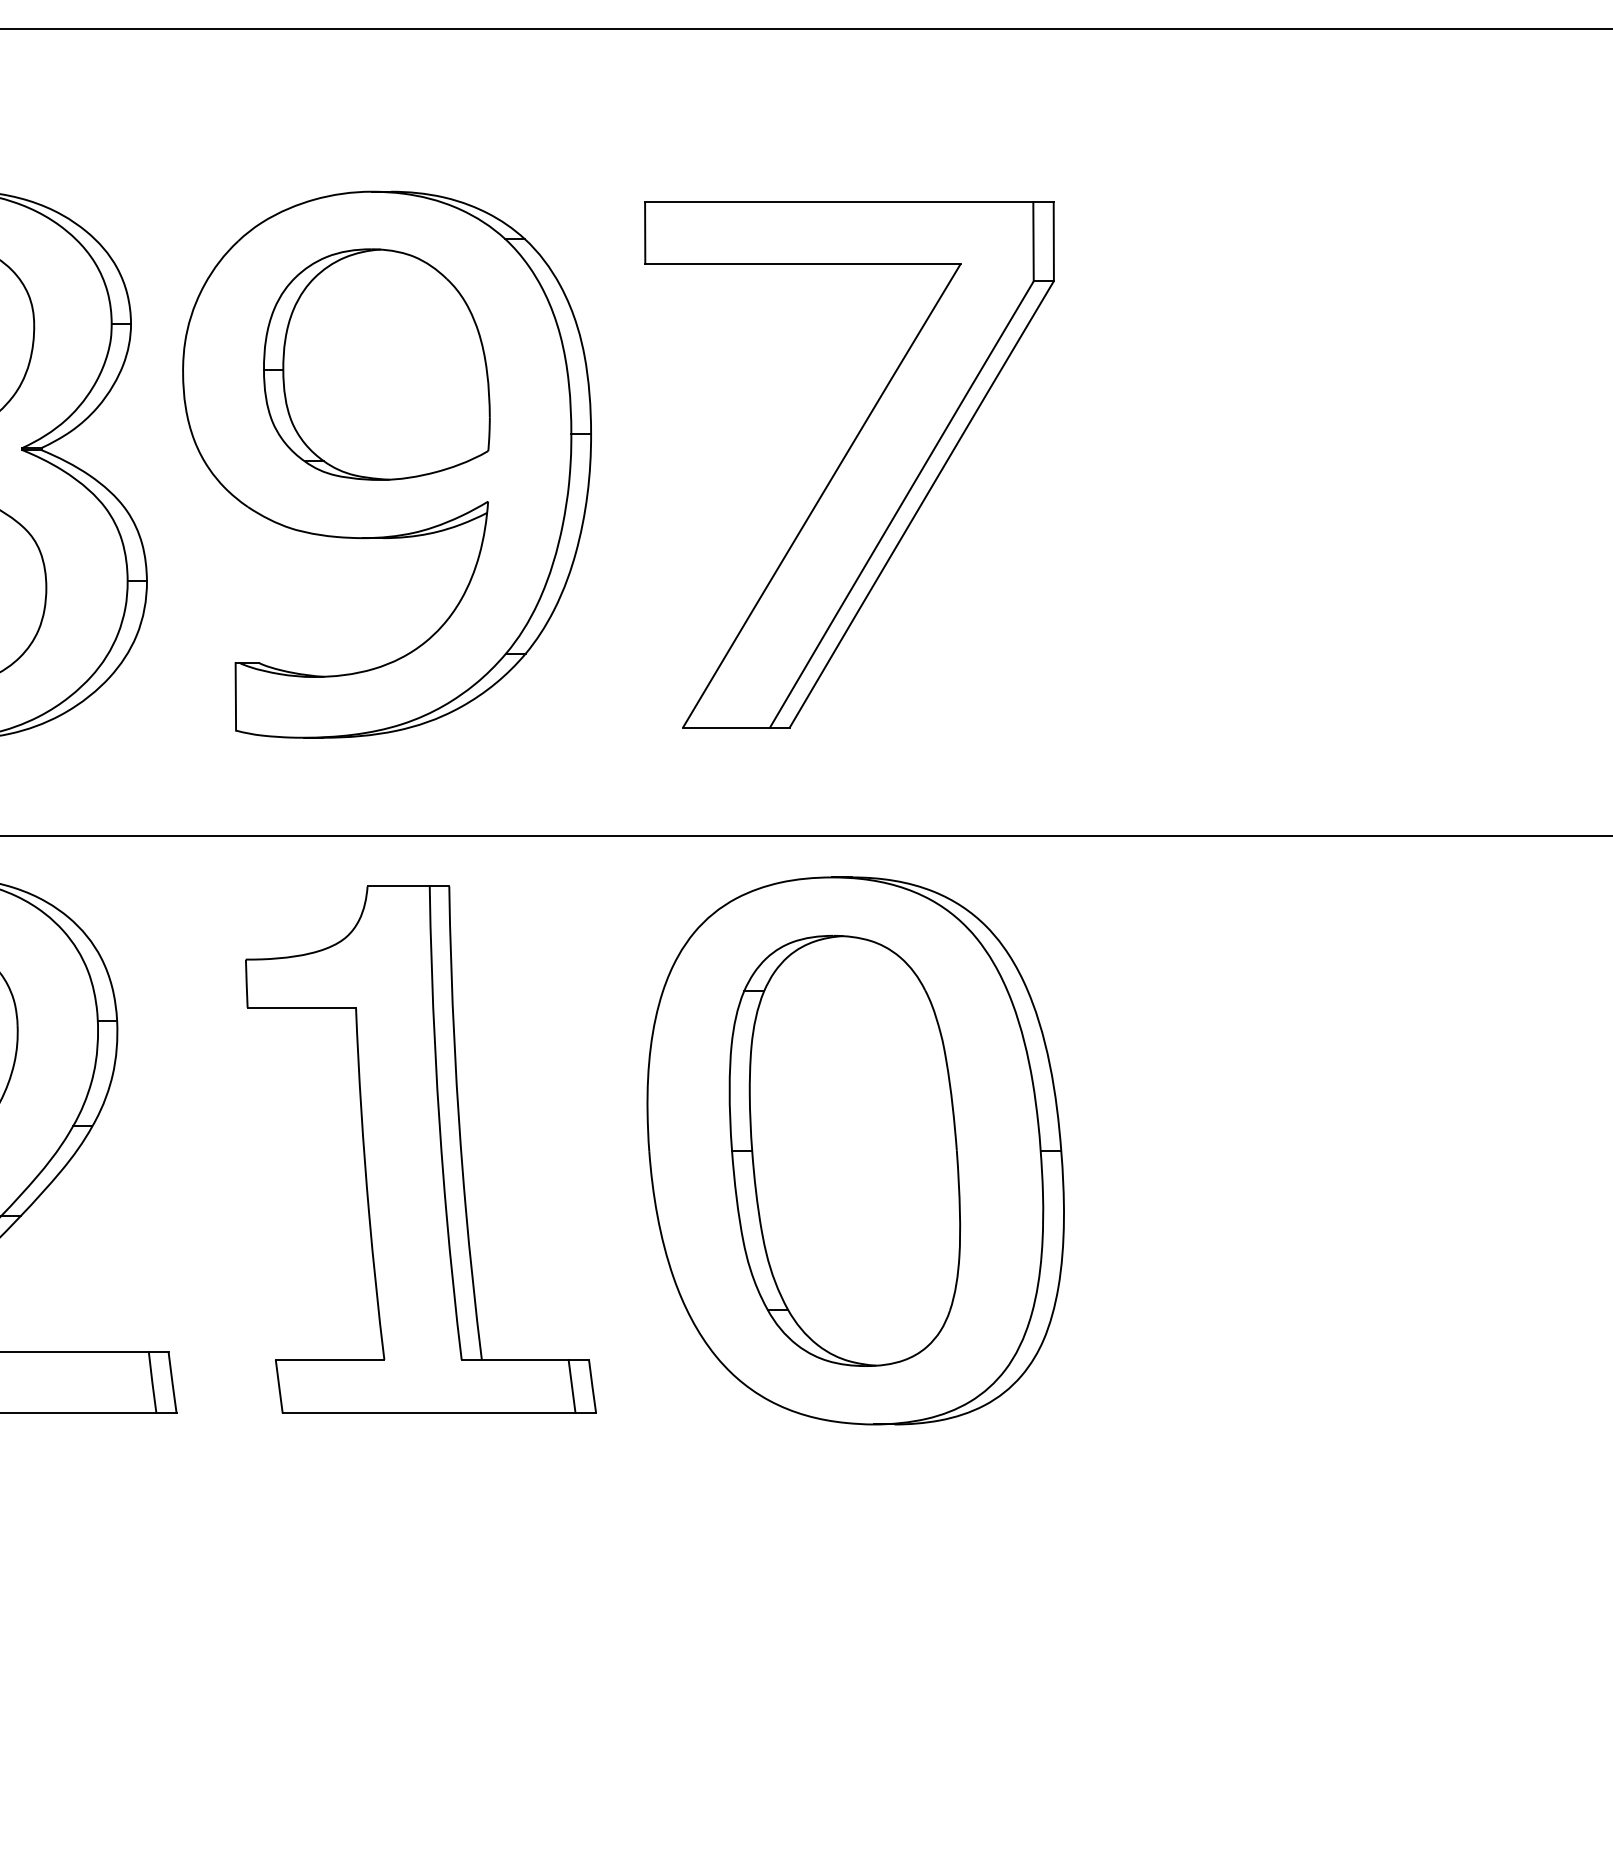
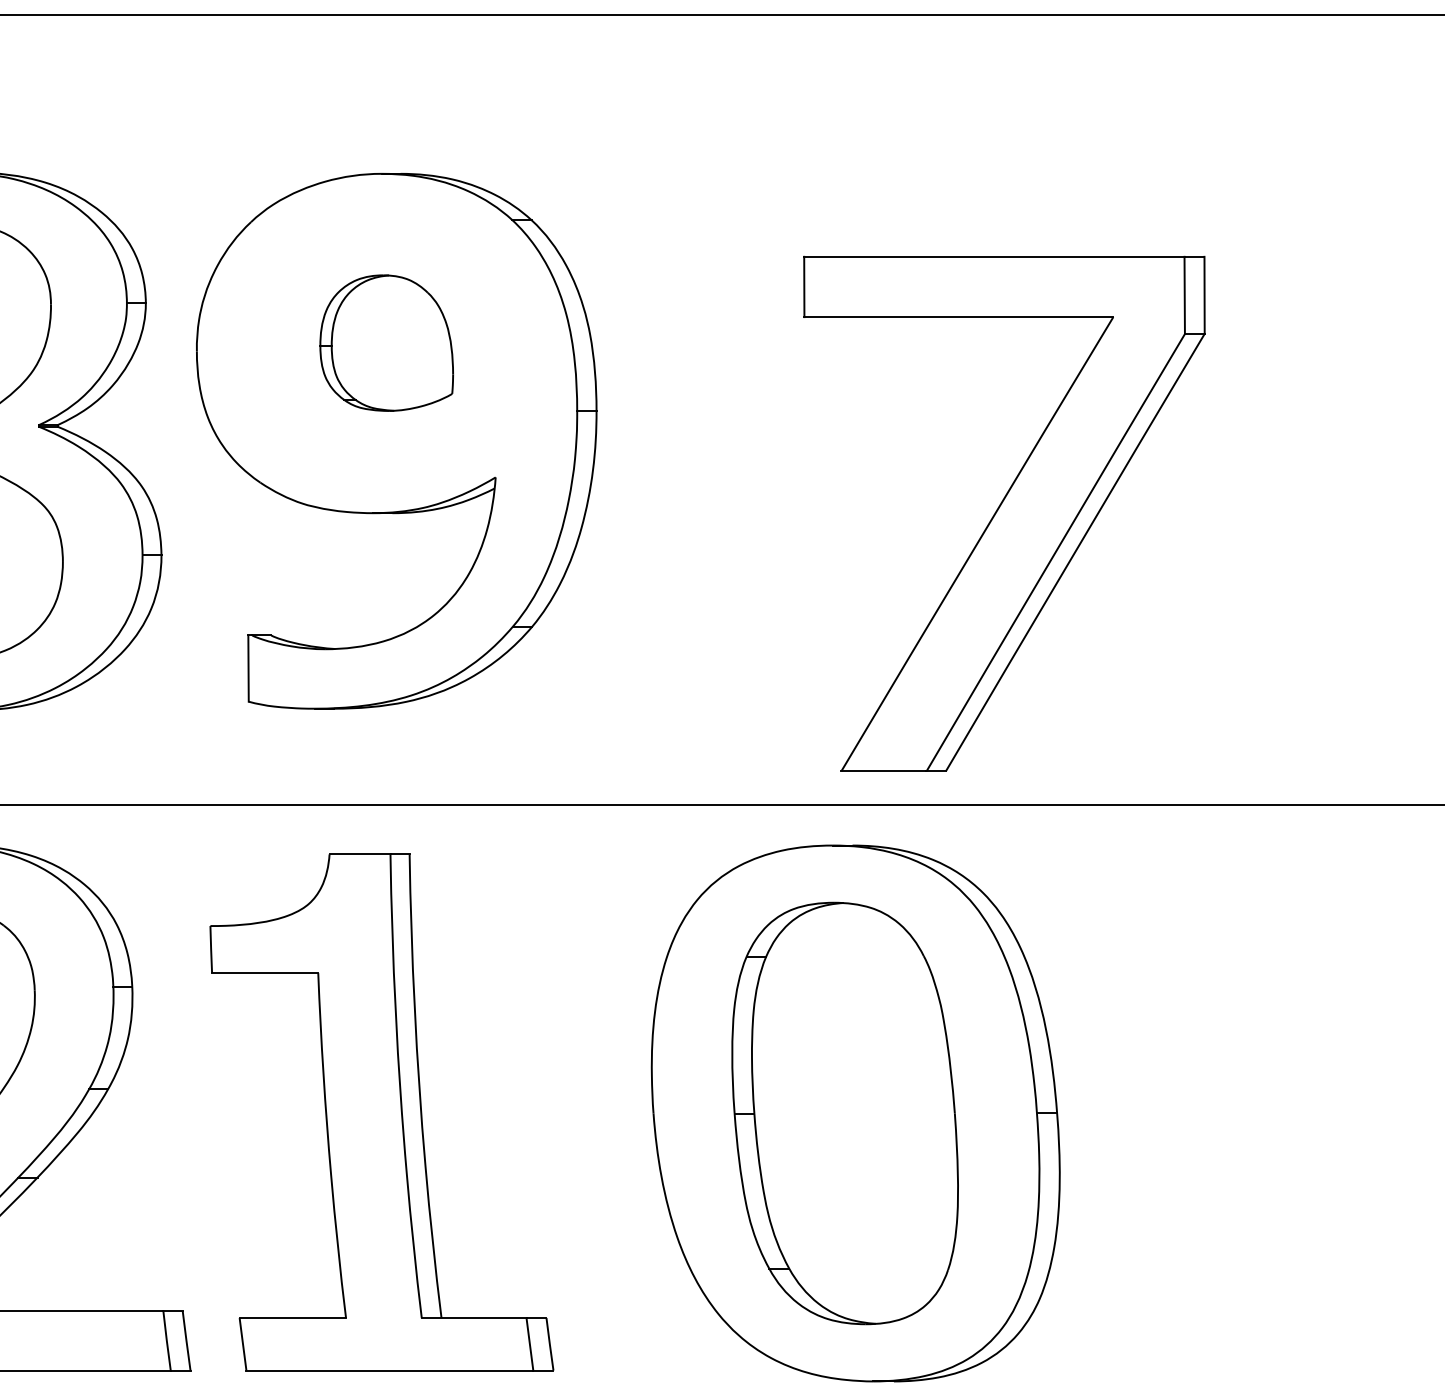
part: (376, 364) -> (386, 343), size x0.6
part: (849, 464) -> (1004, 513), moved
part: (420, 1149) -> (381, 1112), moved

